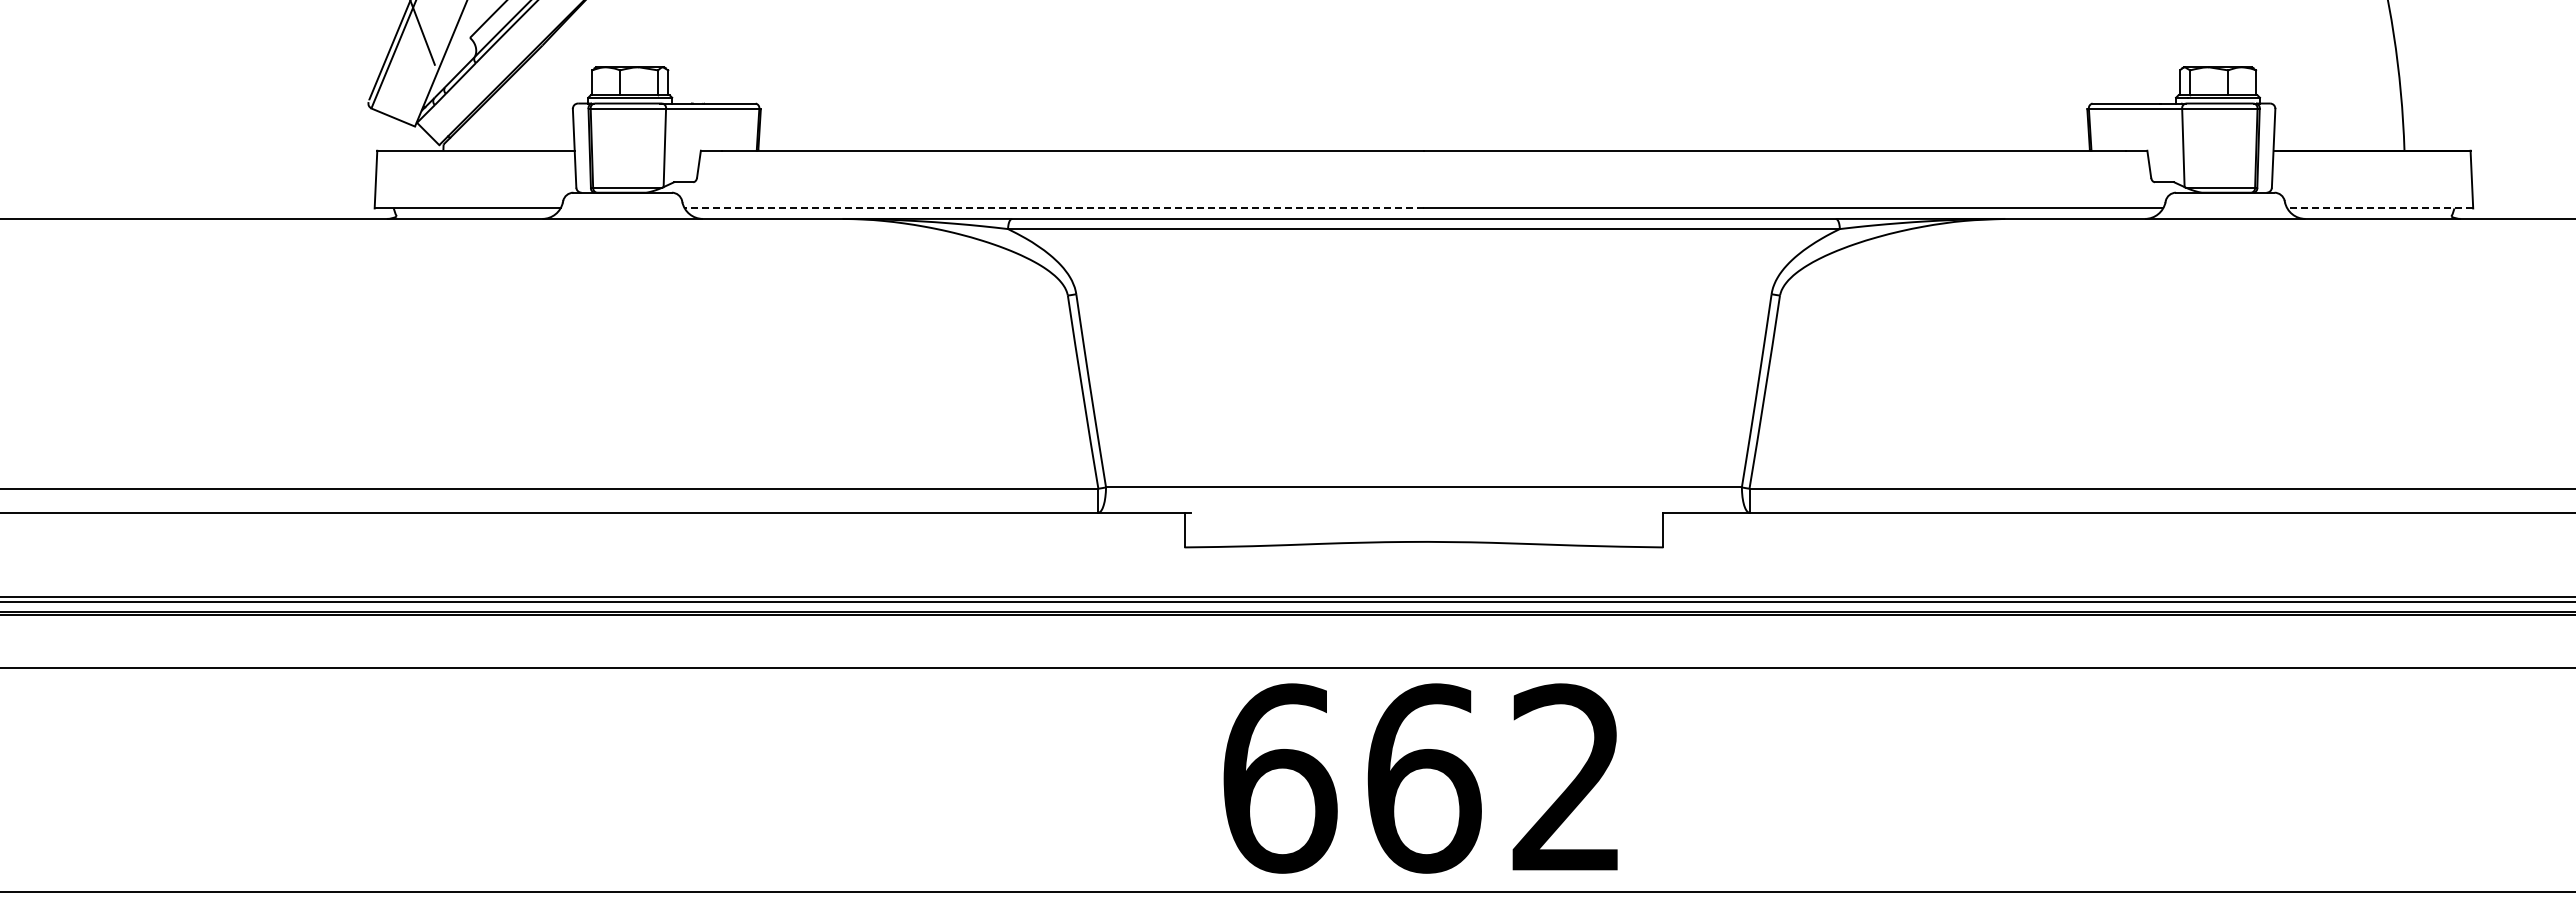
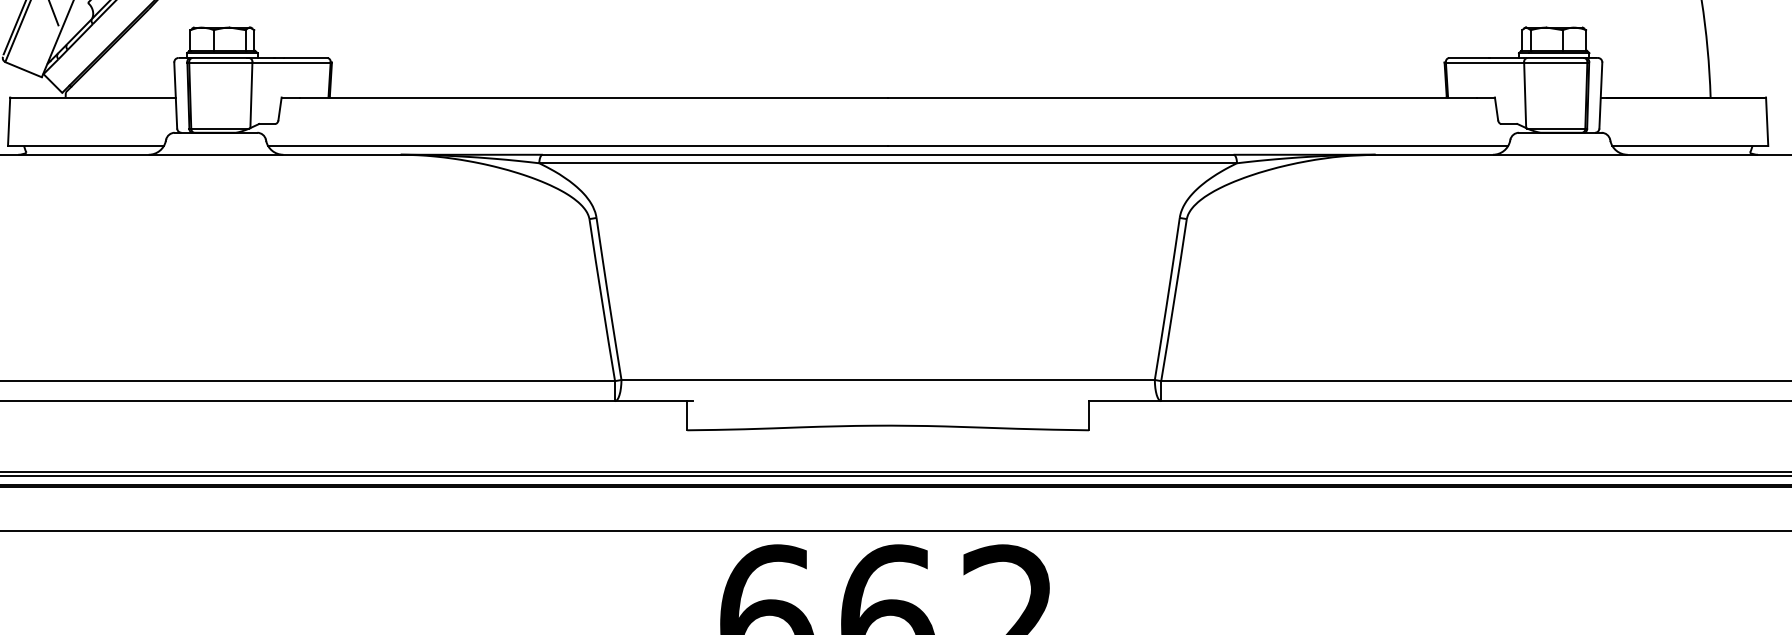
line: (1054, 208) -> (578, 146), dashed -> solid
line: (2380, 208) -> (1690, 146), dashed -> solid

